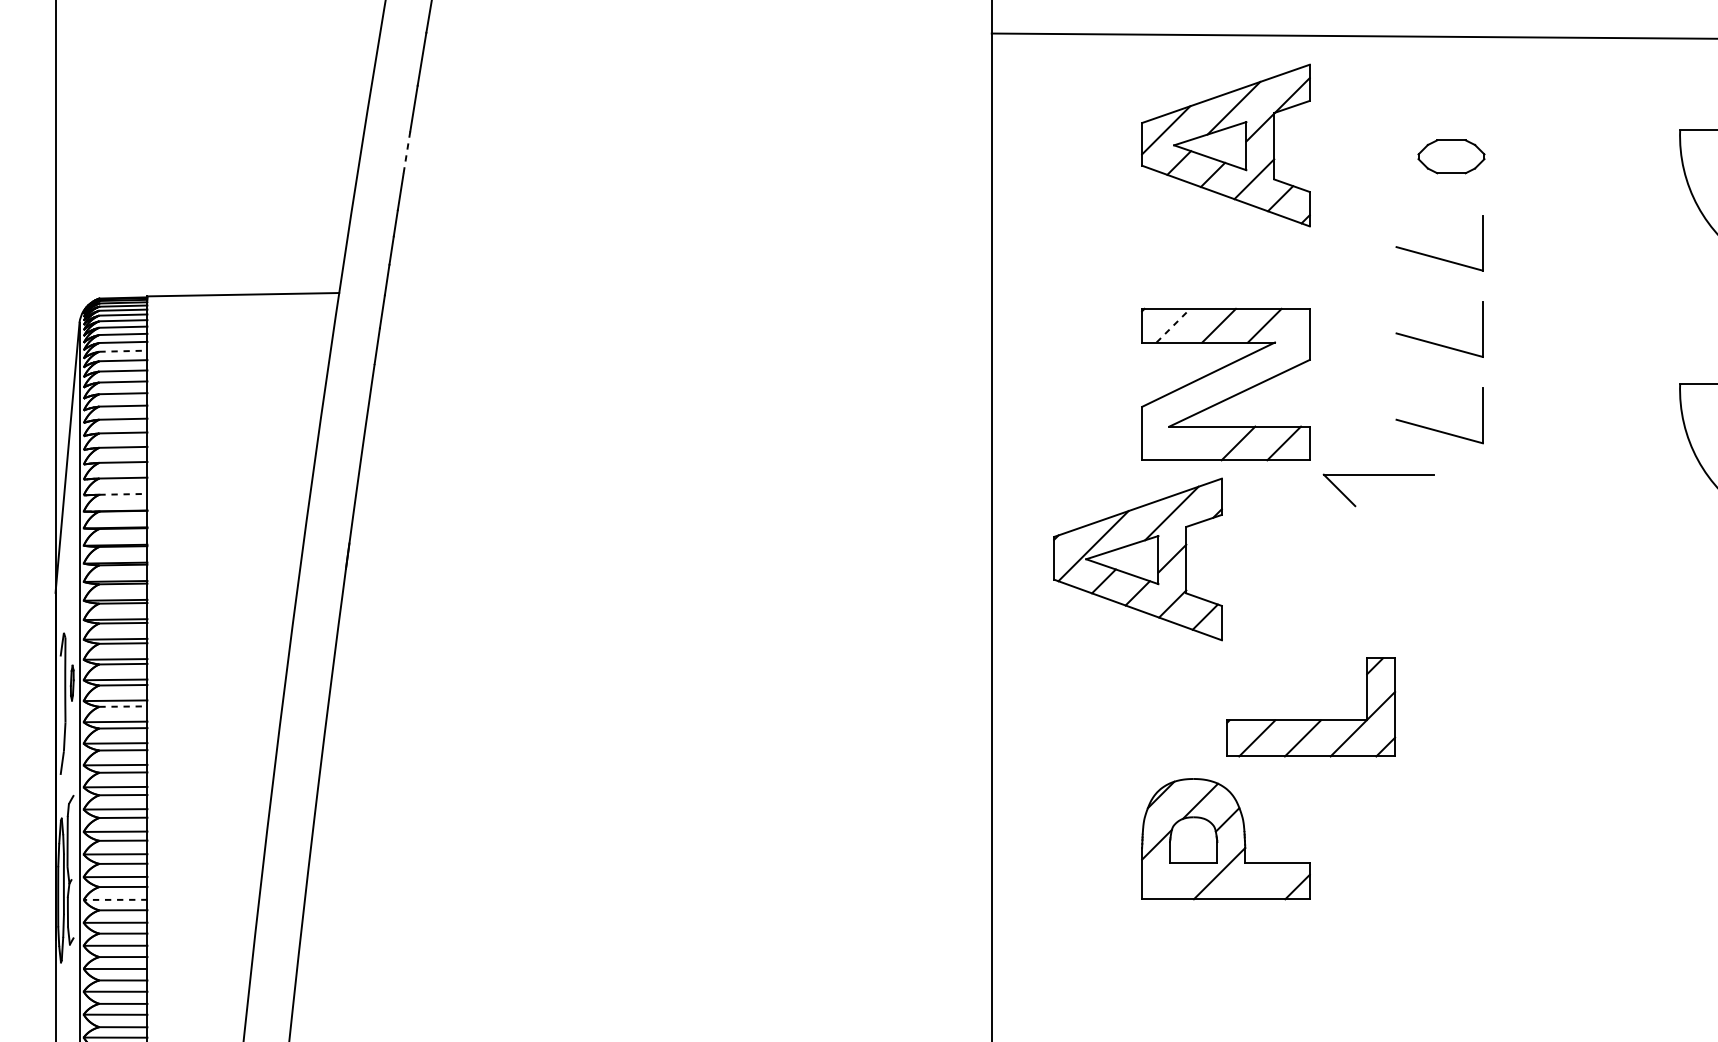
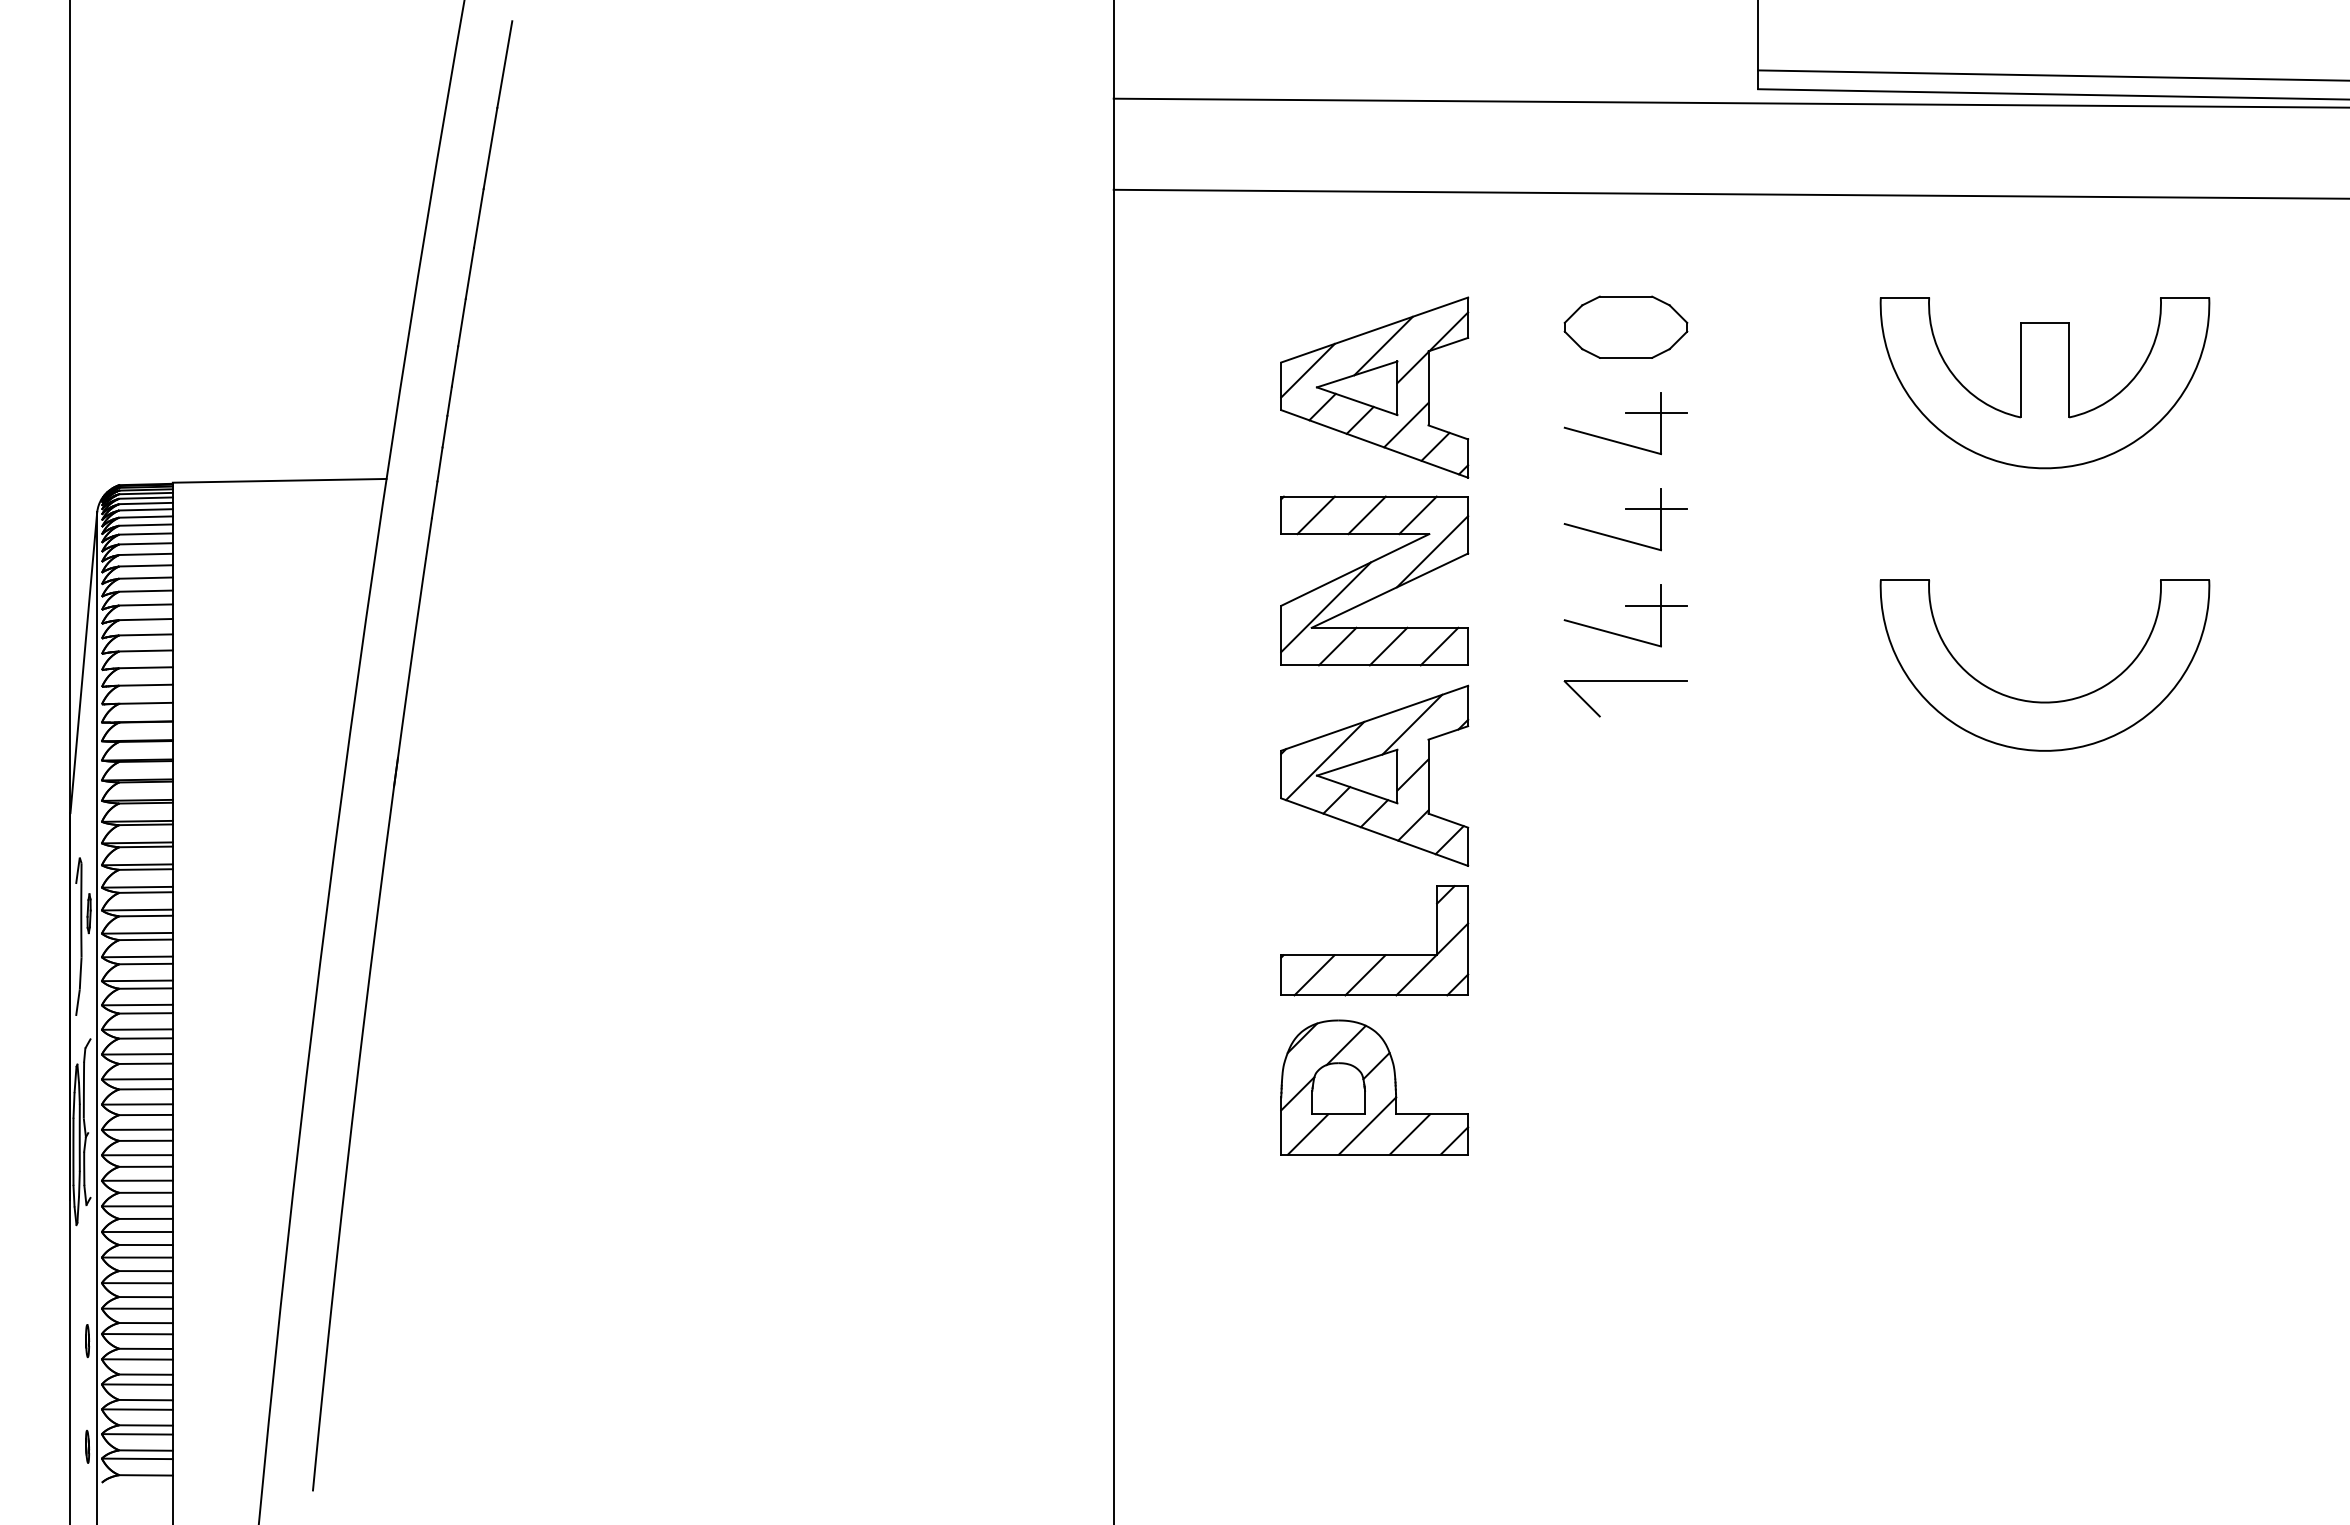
part: (1225, 145) -> (1374, 387), moved
line: (406, 153) -> (461, 323), dashed -> solid
part: (1451, 156) -> (1625, 326), size x1.67
line: (1478, 234) -> (1656, 413), added
line: (1478, 320) -> (1656, 509), added
line: (1173, 325) -> (1316, 515), dashed -> solid
line: (123, 350) -> (146, 543), dashed -> solid
line: (1277, 358) -> (1432, 551), added
line: (1478, 406) -> (1656, 605), added
line: (1181, 408) -> (1325, 607), added
line: (1192, 443) -> (1337, 646), added
part: (1378, 474) -> (1625, 681), moved
line: (123, 494) -> (146, 703), dashed -> solid
part: (1137, 559) -> (1374, 775), moved
line: (123, 706) -> (146, 939), dashed -> solid
part: (1311, 719) -> (1374, 954), moved
line: (1166, 881) -> (1308, 1134), added
line: (1257, 881) -> (1409, 1134), added
line: (114, 900) -> (136, 1155), dashed -> solid

